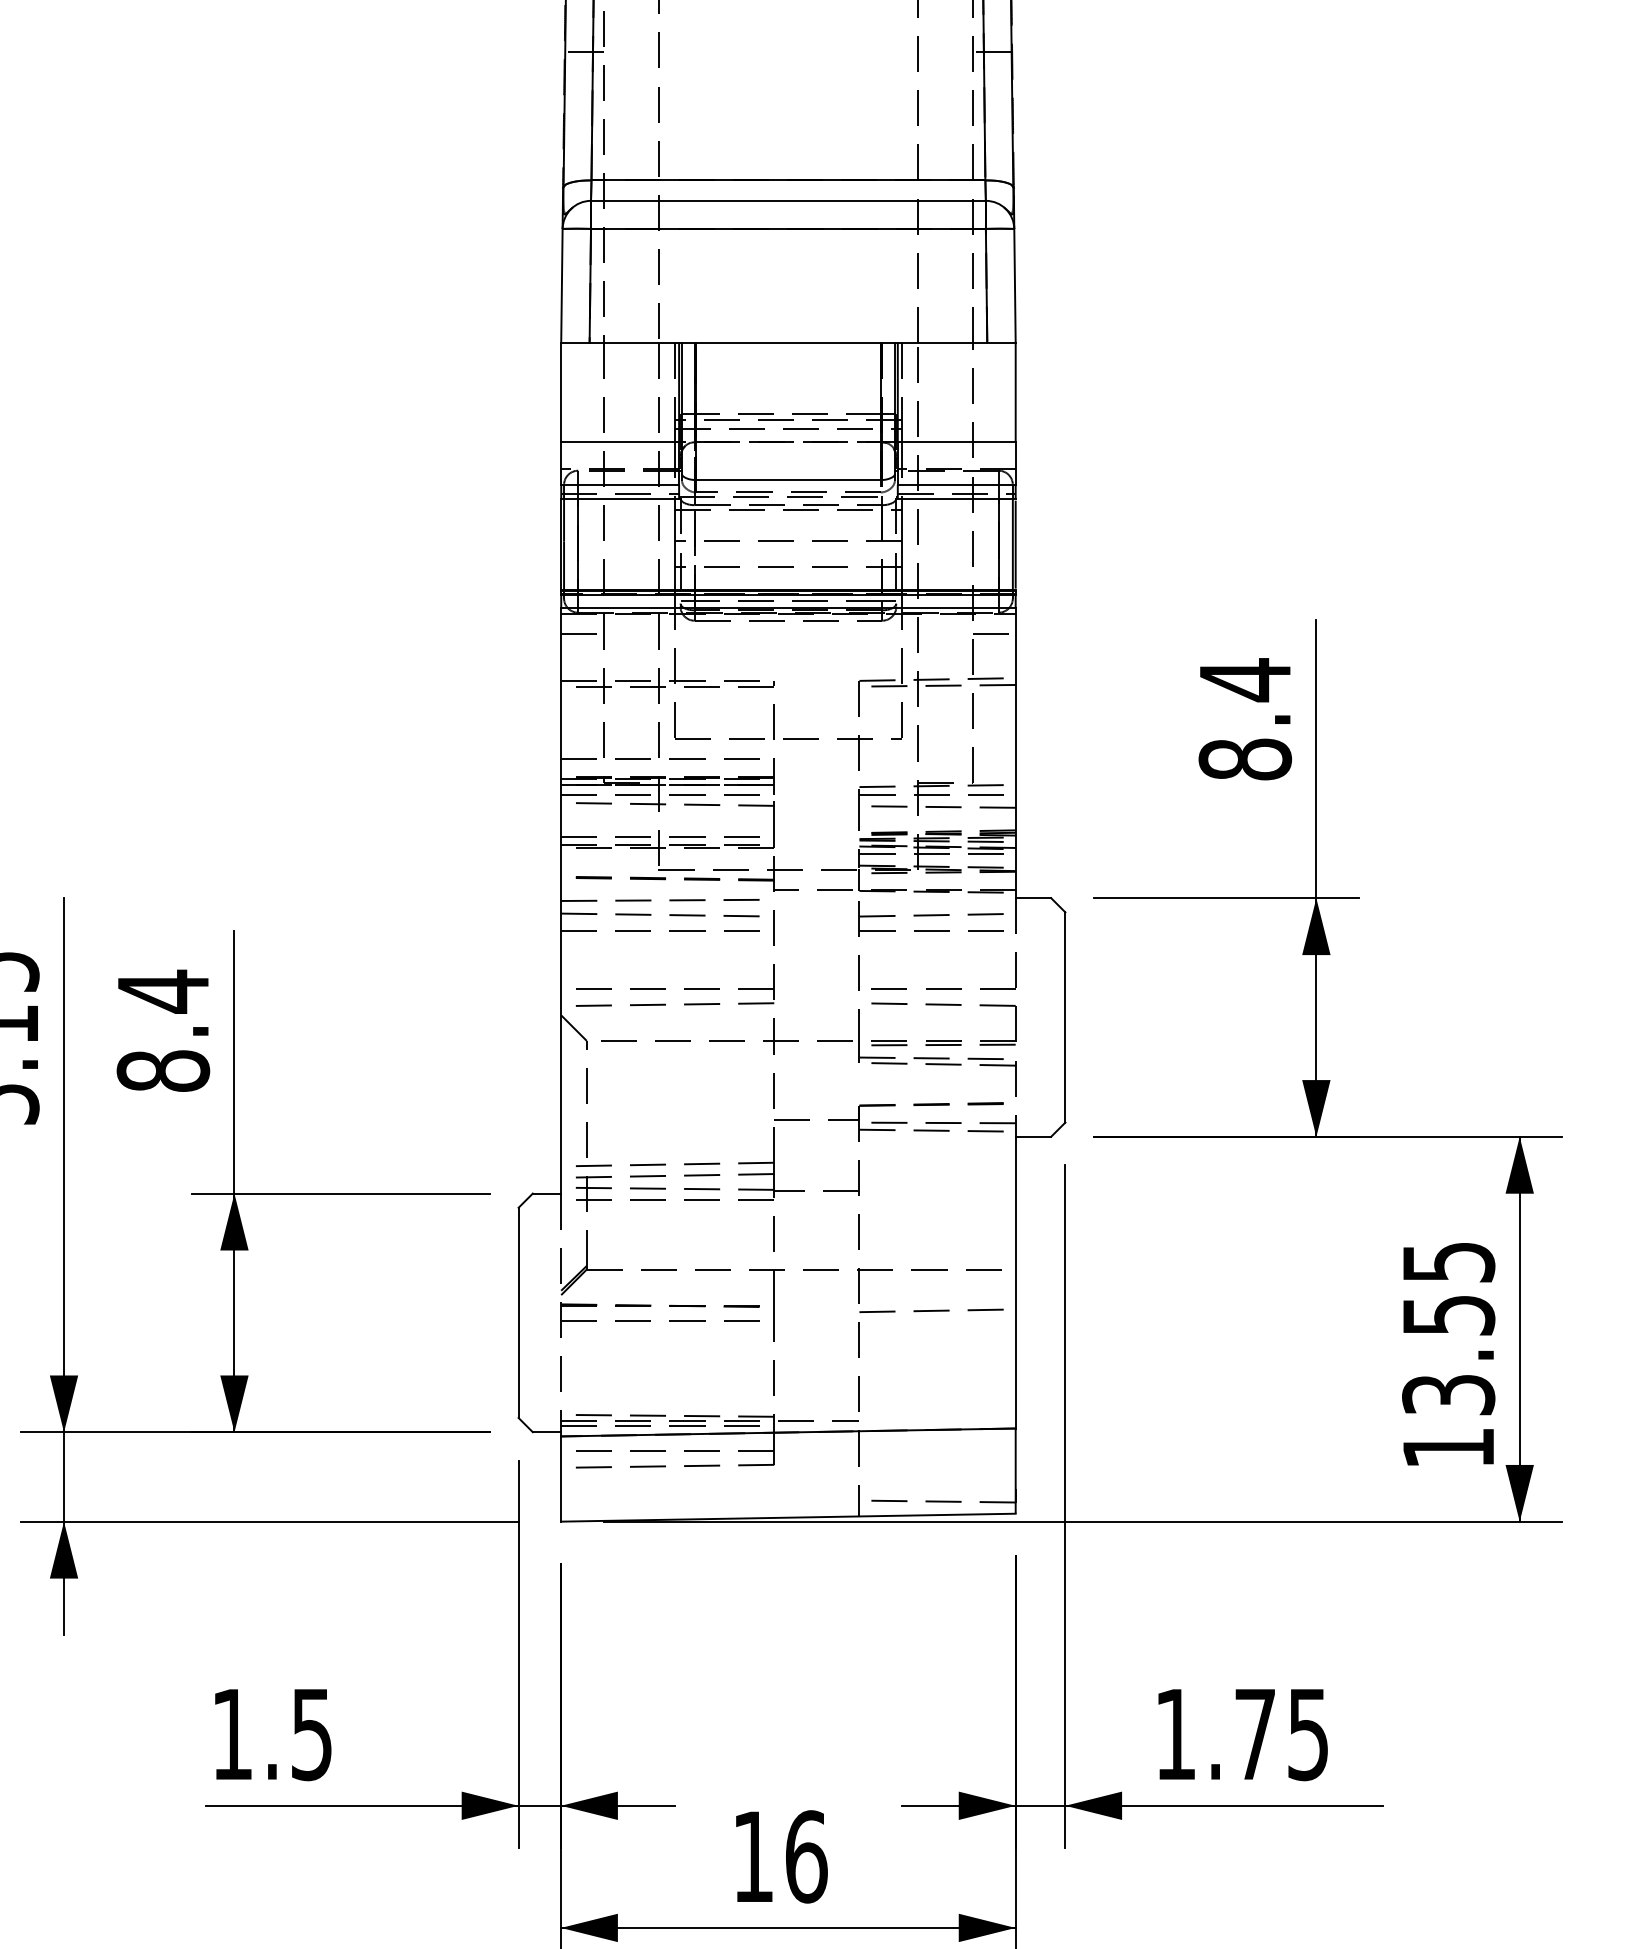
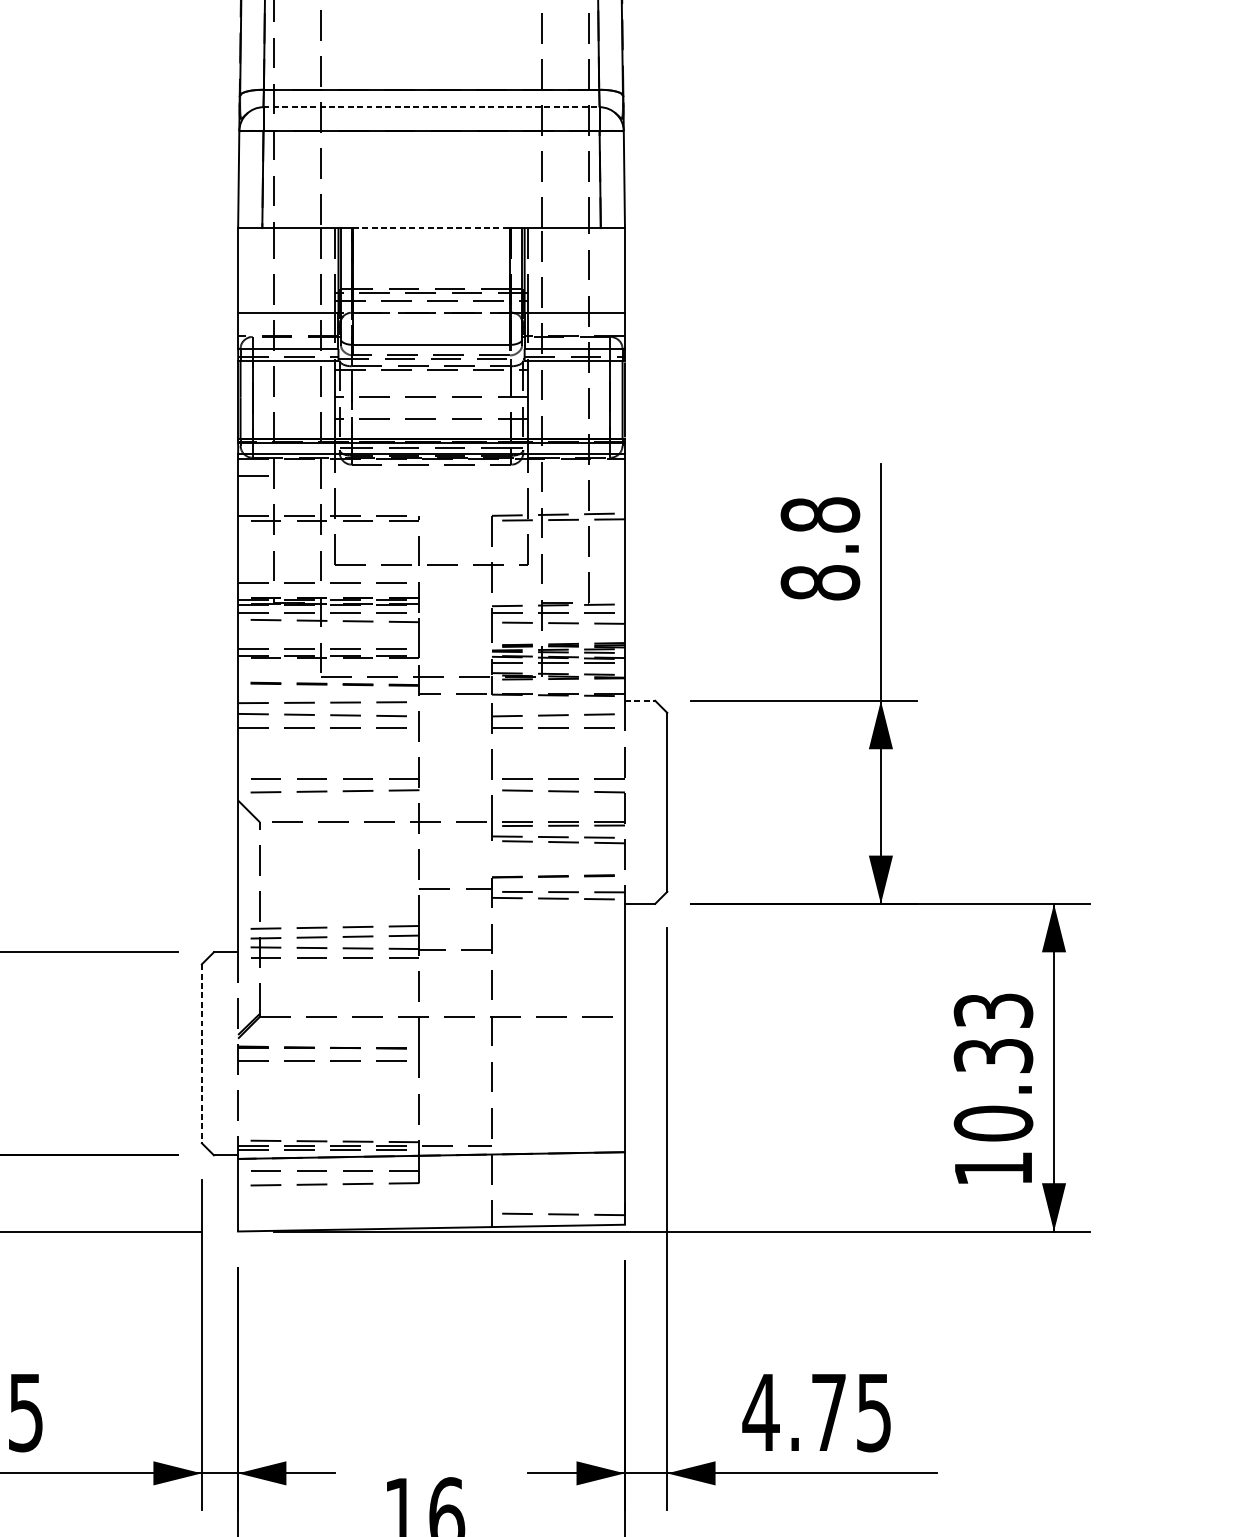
line: (788, 200) -> (431, 106), solid -> dashed
line: (788, 342) -> (431, 227), solid -> dashed
line: (994, 634) -> (606, 476), removed
text: (1245, 680) -> (820, 515), 8.4 -> 8.8
line: (1033, 898) -> (640, 701), solid -> dashed
line: (931, 1310) -> (553, 1051), removed
line: (518, 1313) -> (201, 1054), solid -> dashed
text: (1448, 1328) -> (993, 1067), 13.55 -> 10.33
text: (1175, 1734) -> (761, 1412), 1.75 -> 4.75

